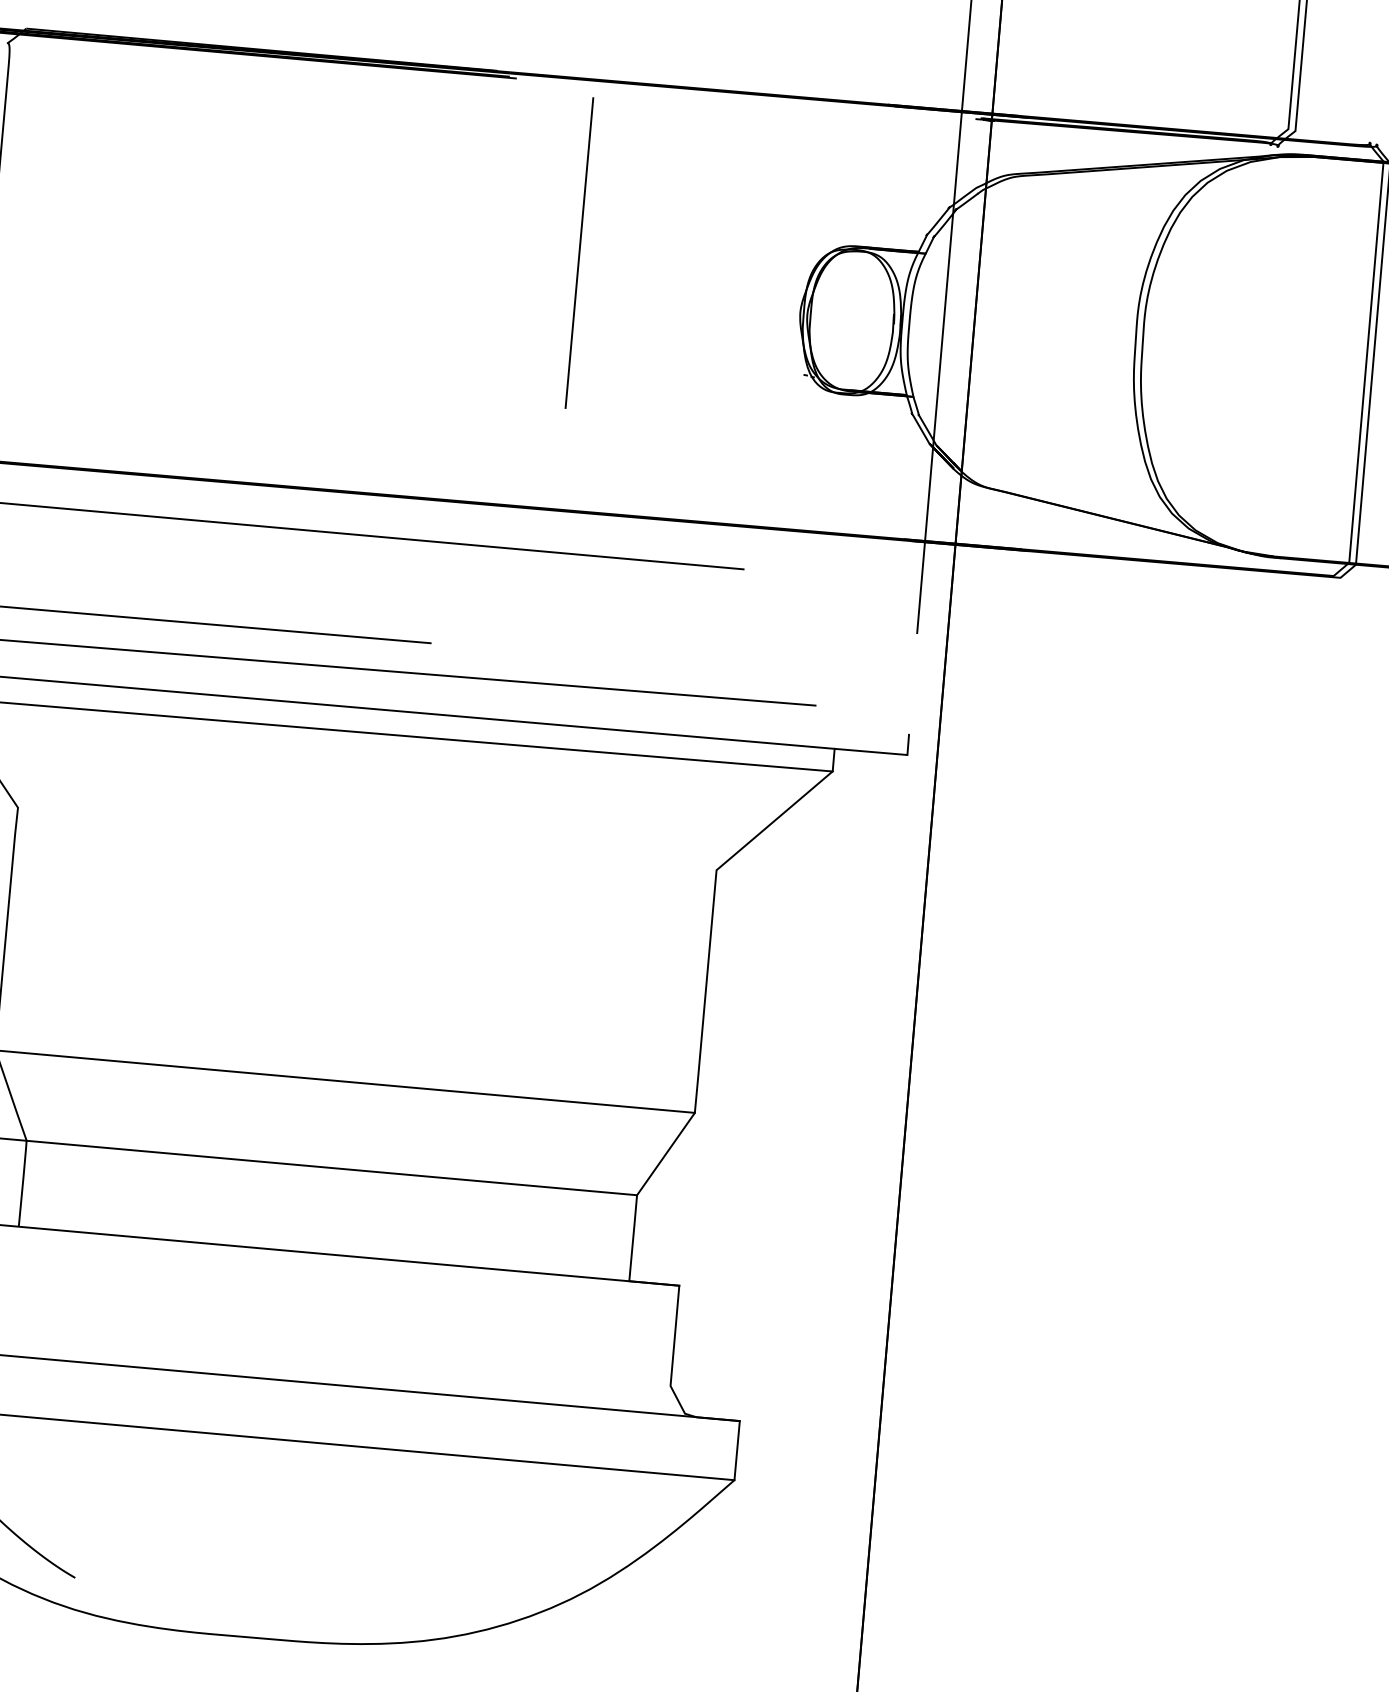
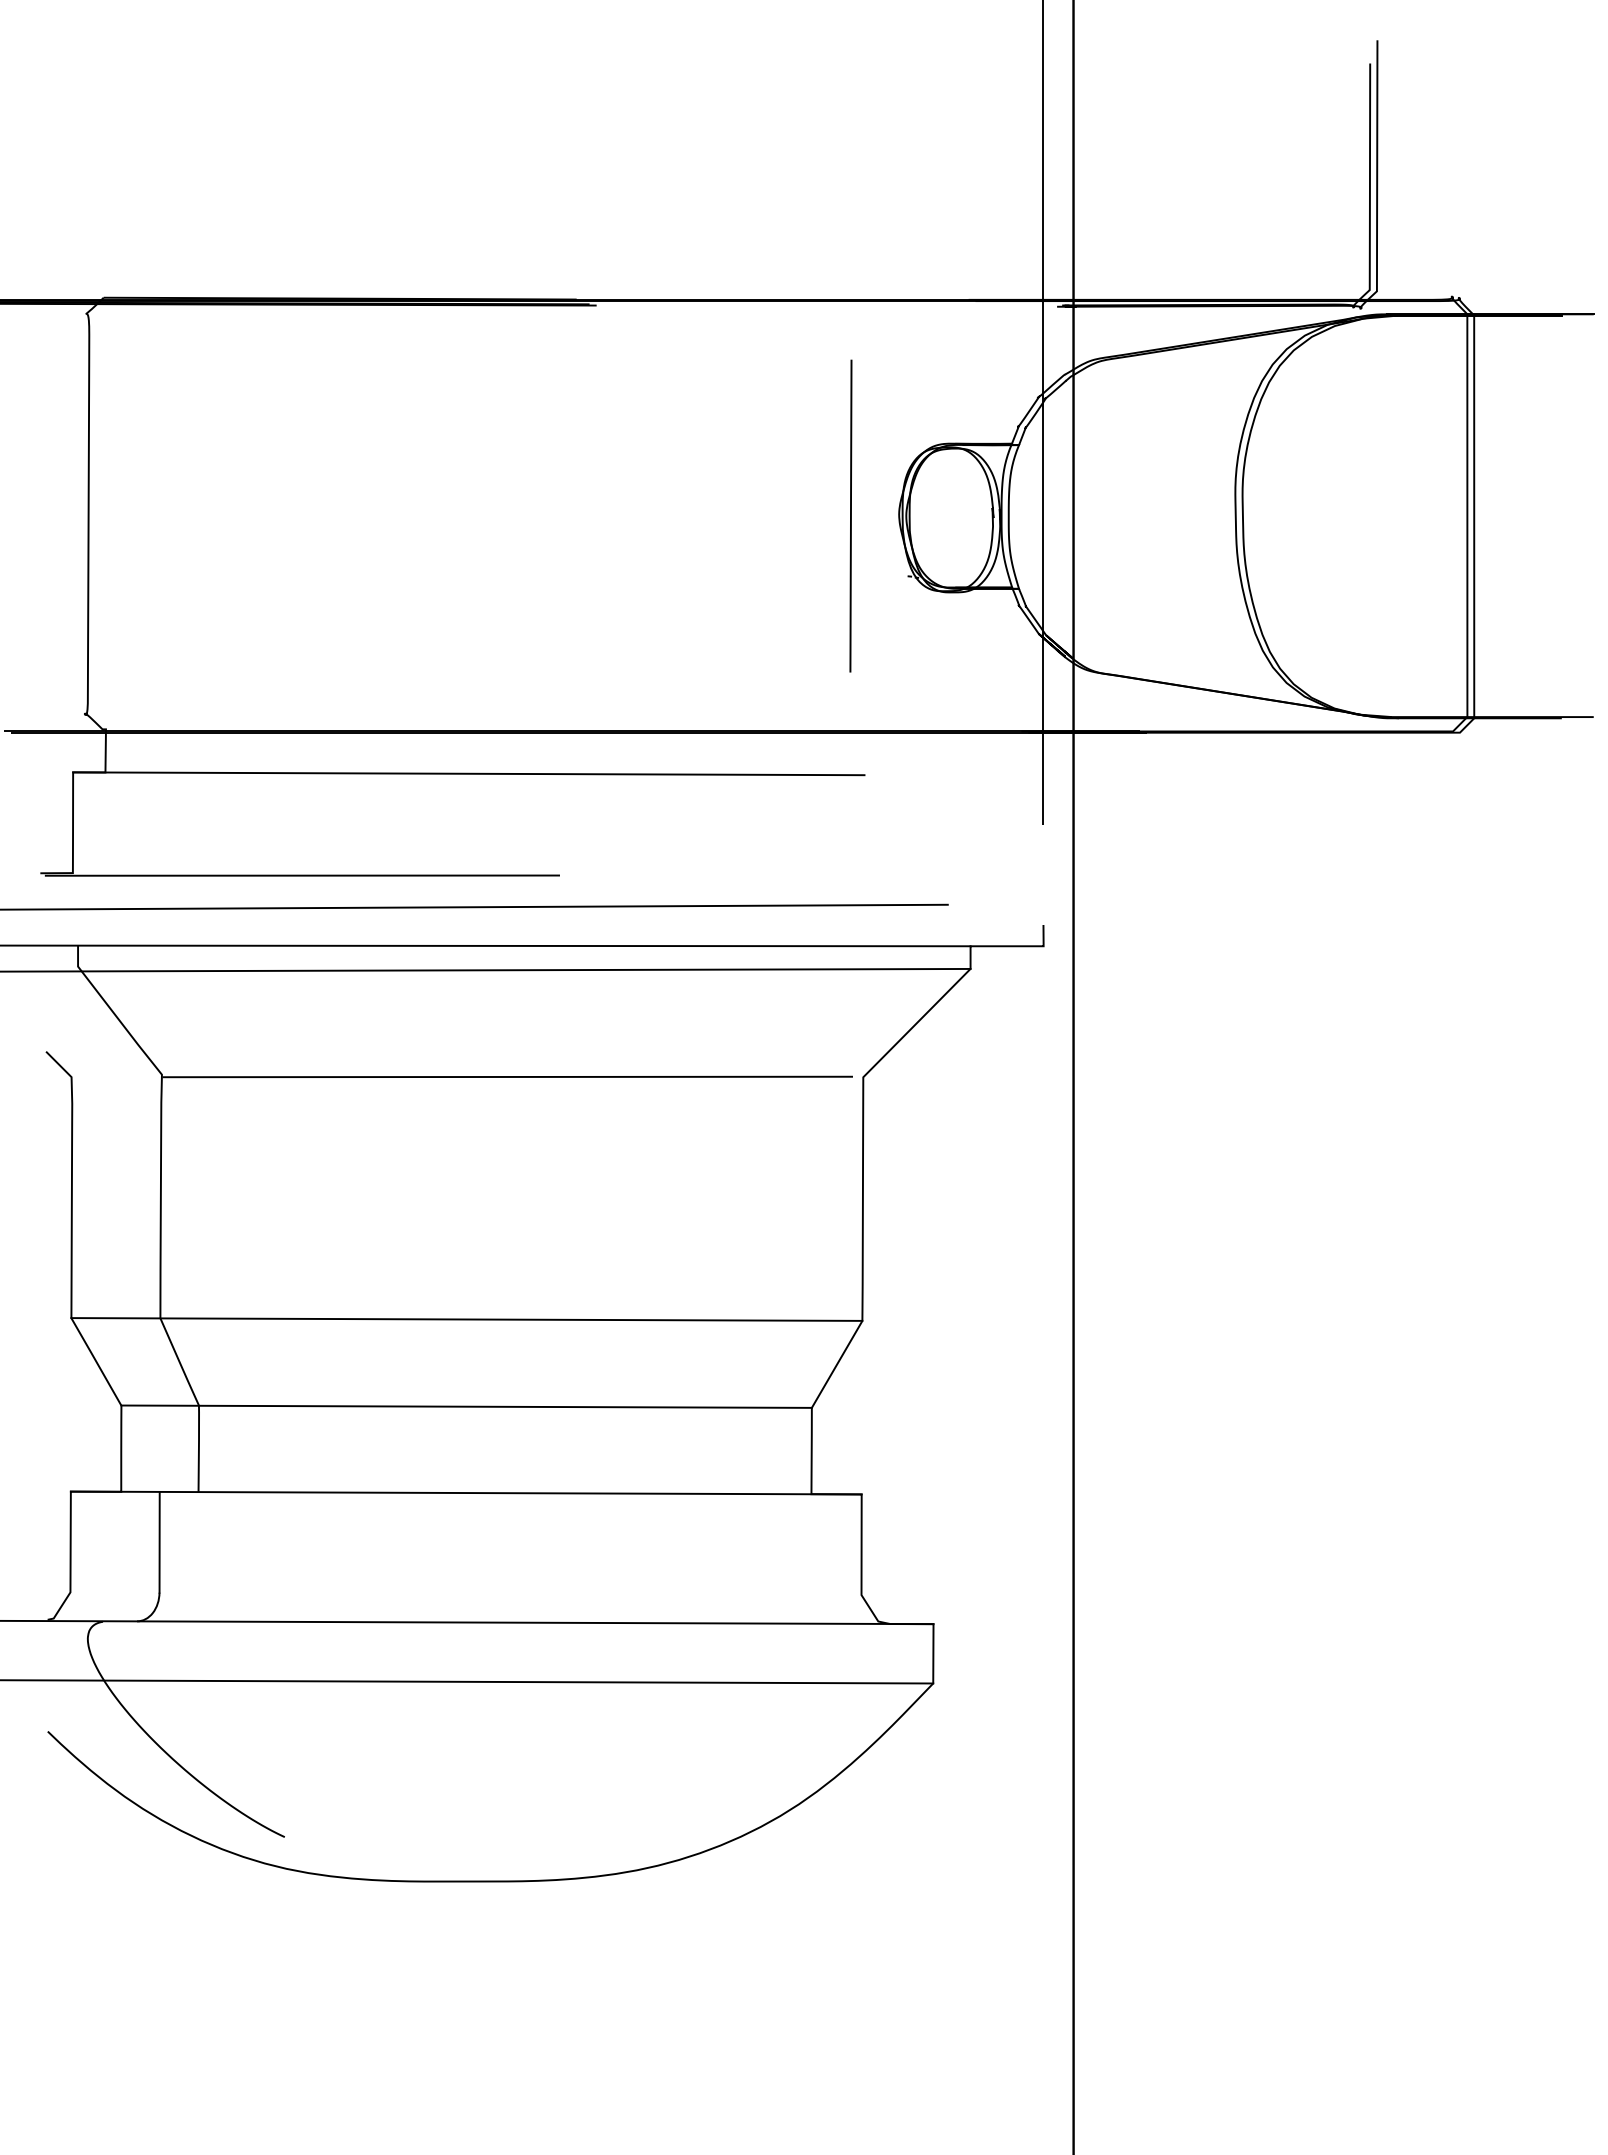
line: (579, 252) -> (850, 515), moved
line: (362, 839) -> (507, 1076), added

